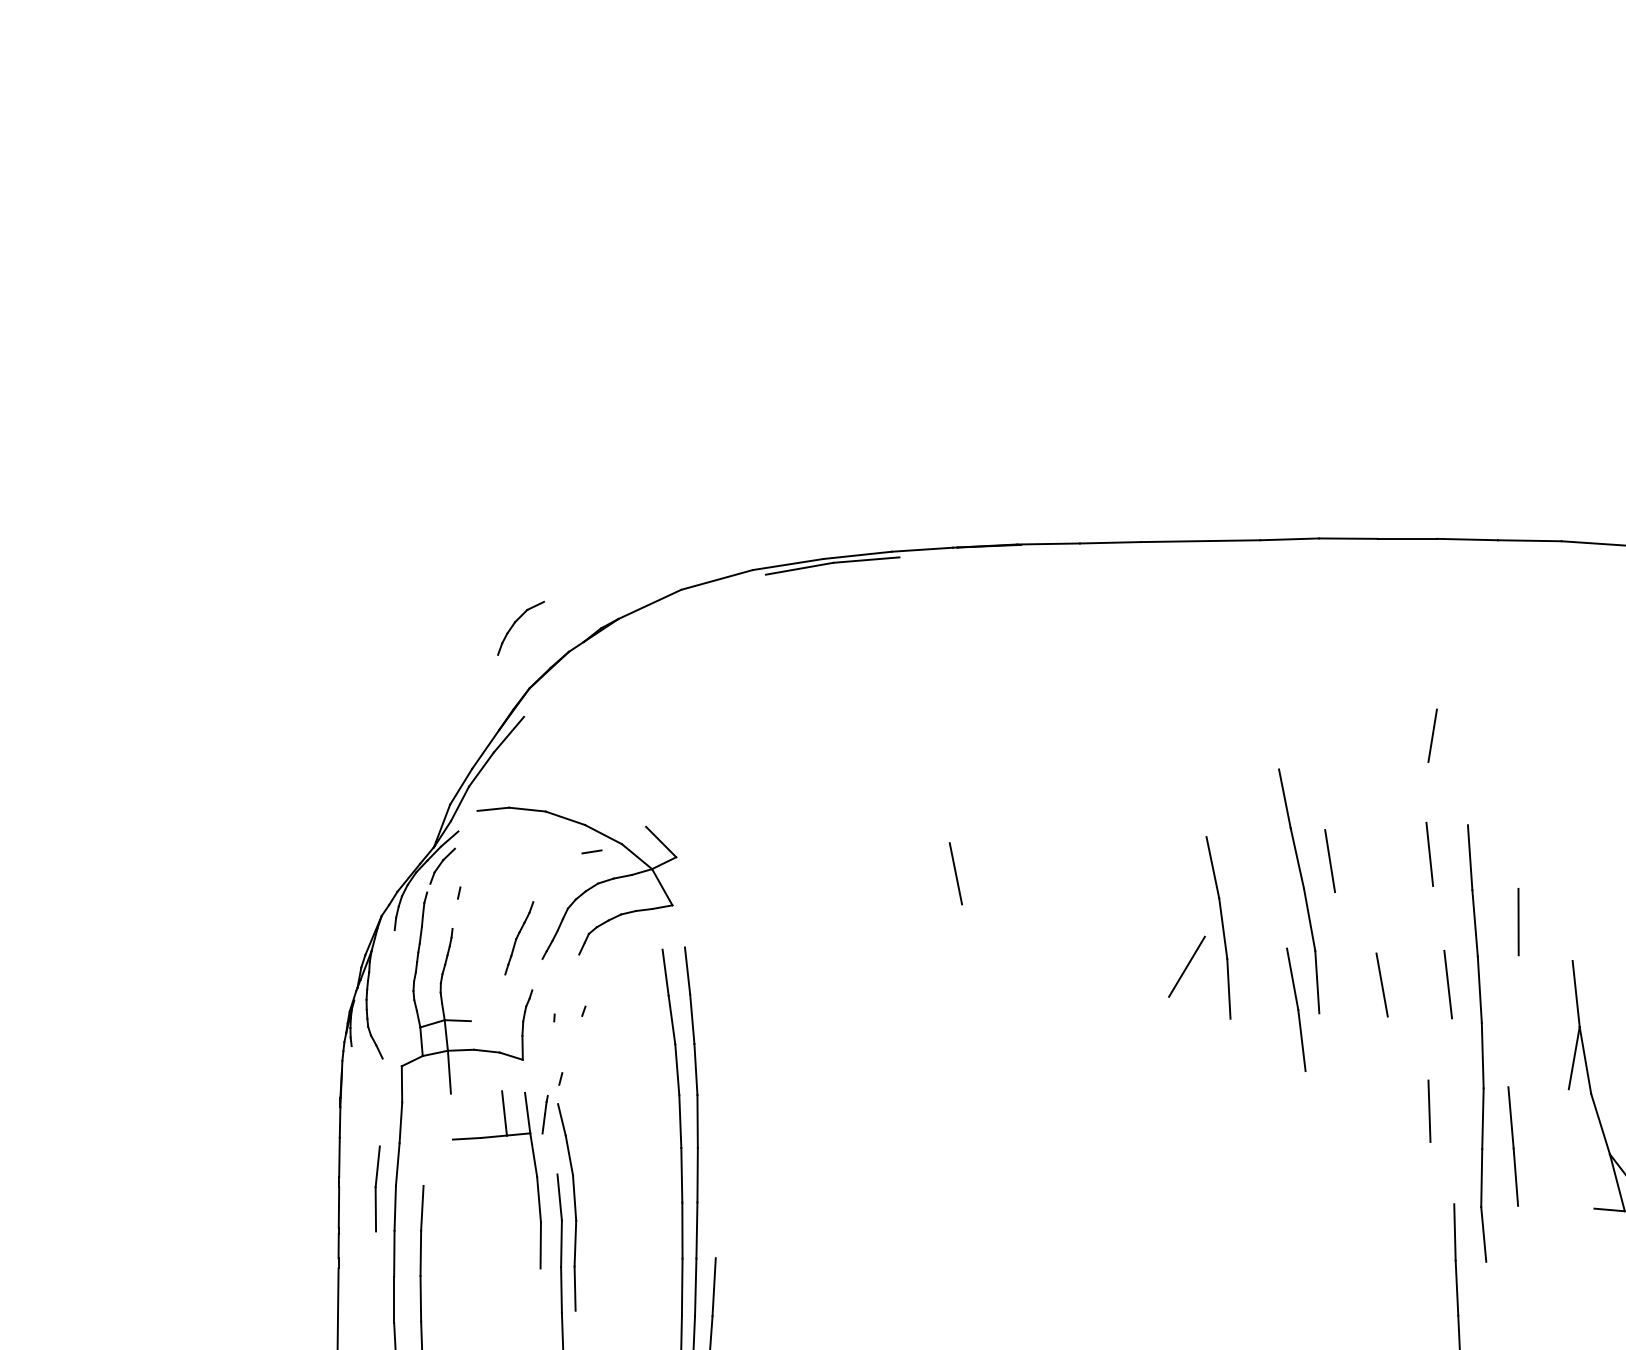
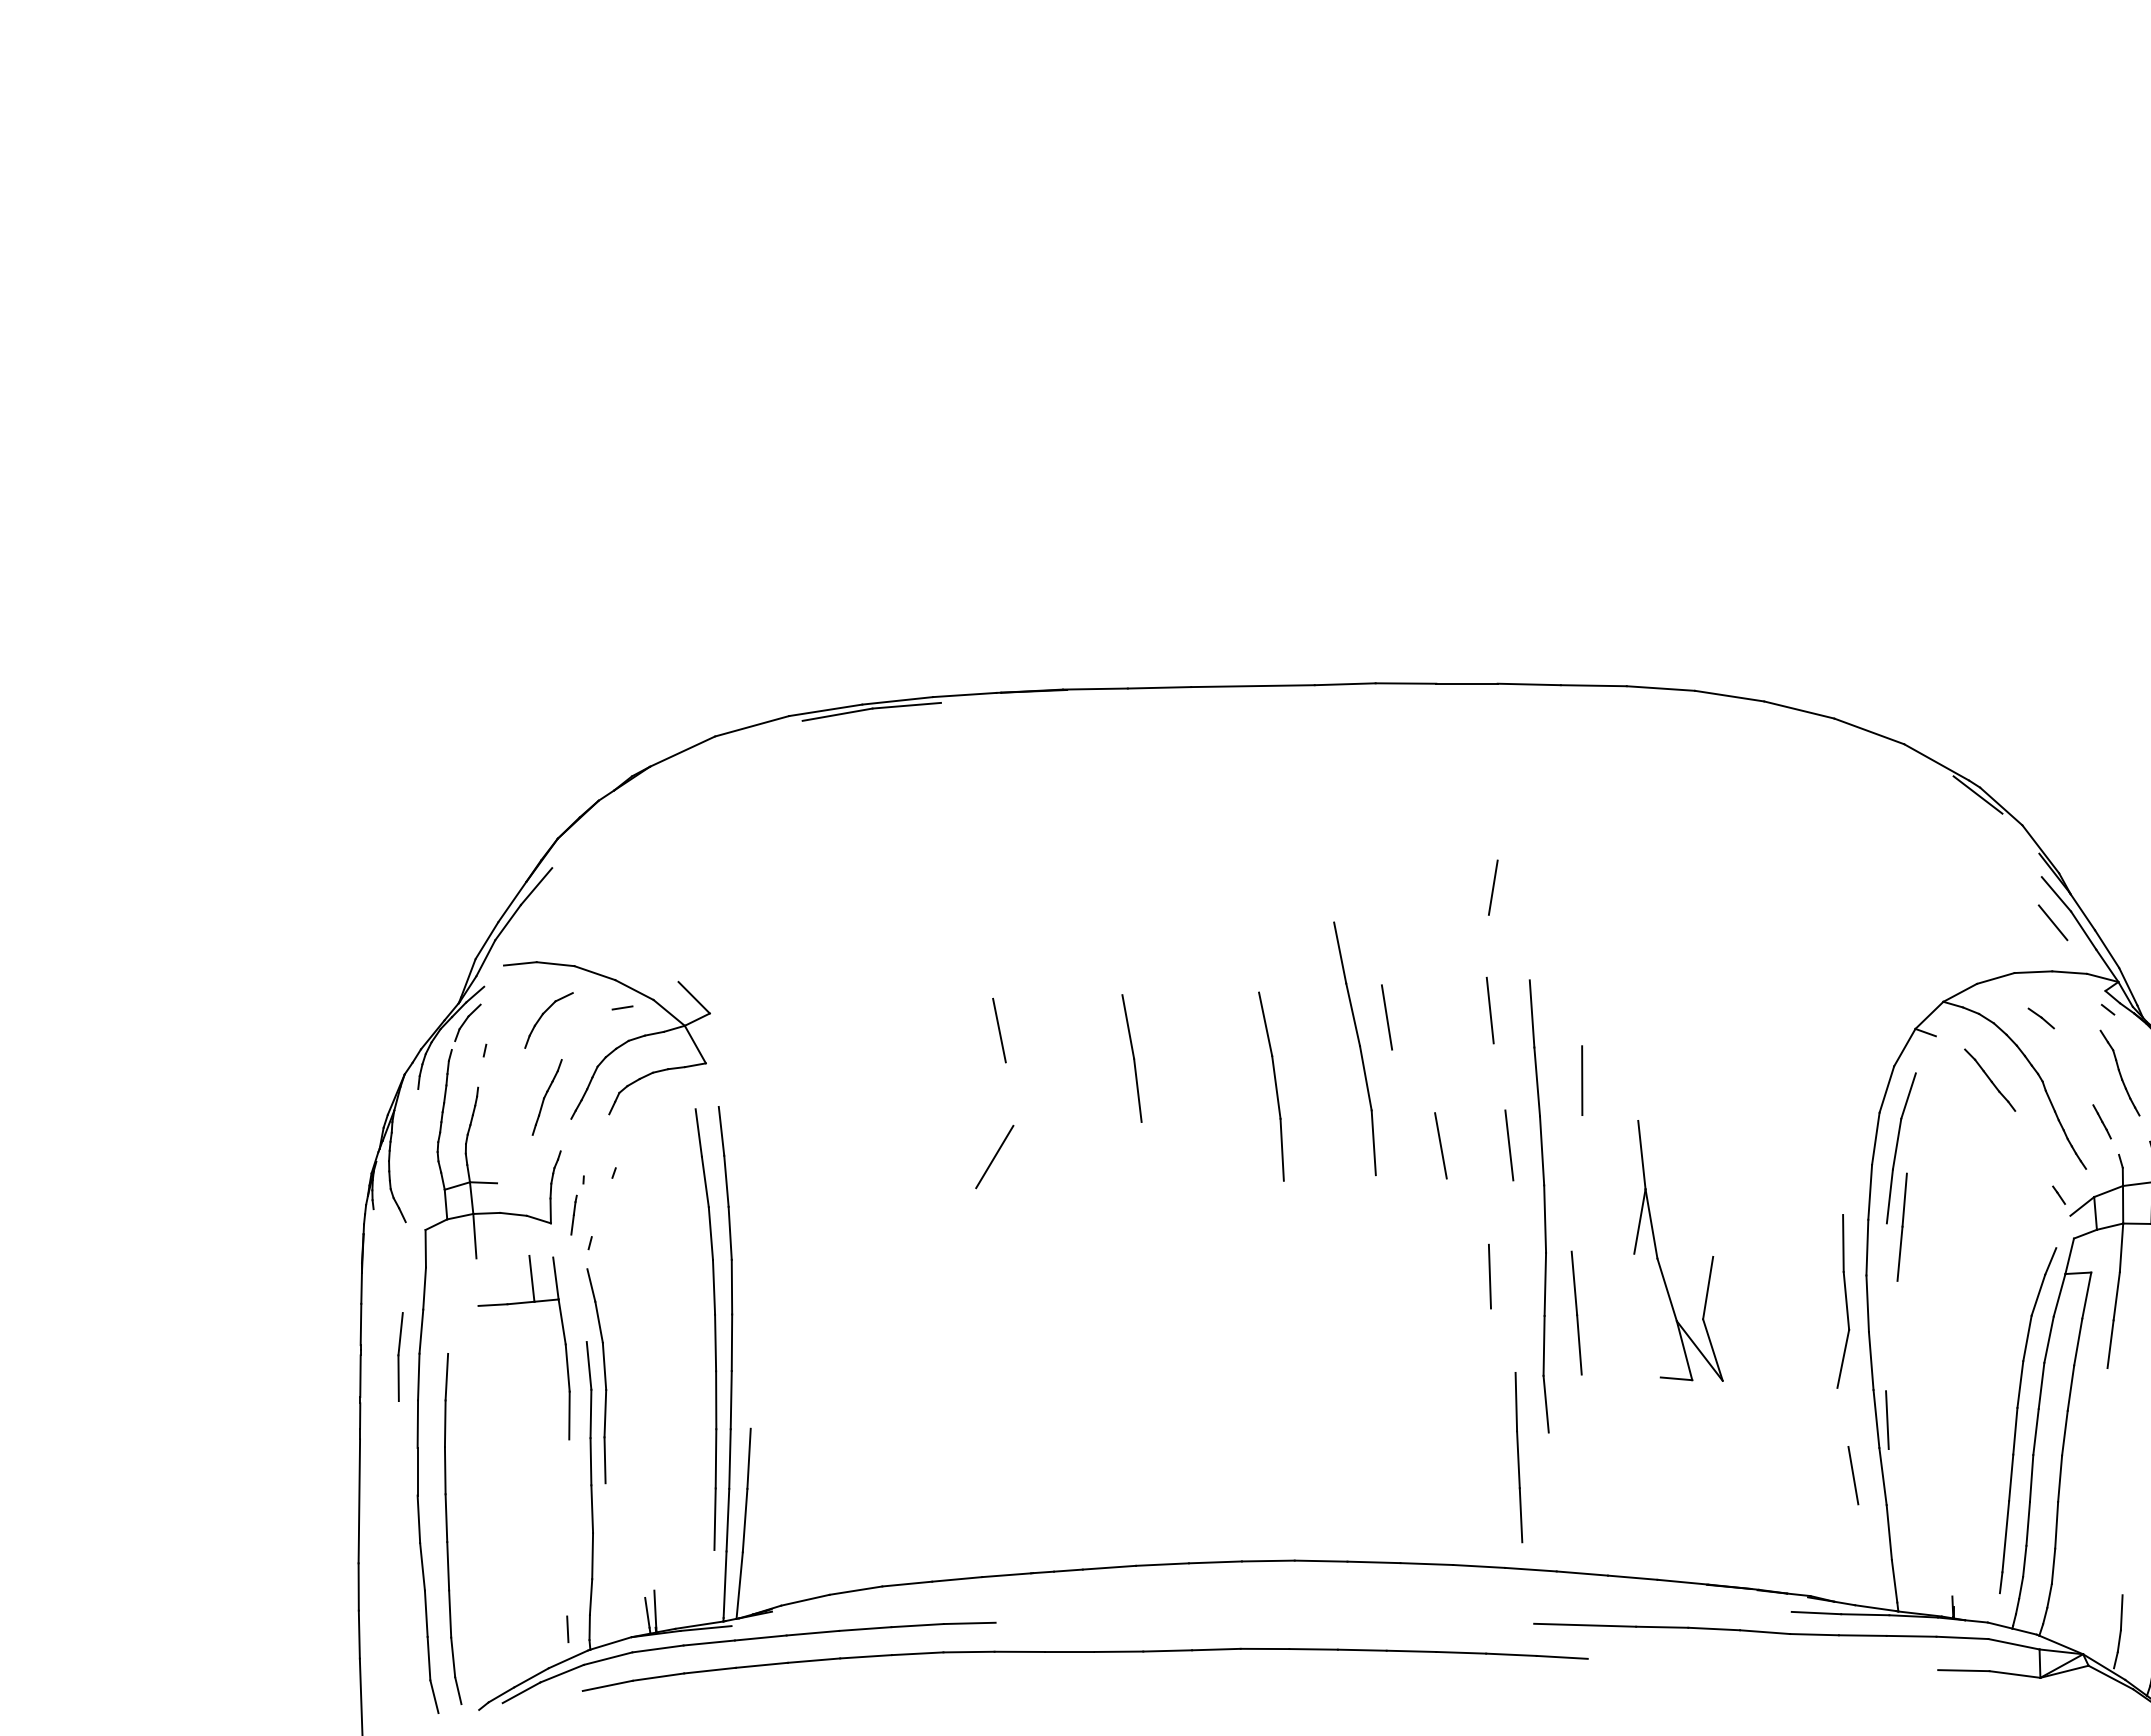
part: (515, 623) -> (543, 1015), moved
line: (1186, 966) -> (994, 1156), moved
part: (1295, 1009) -> (1131, 1058), moved
line: (544, 1114) -> (573, 1214), moved

